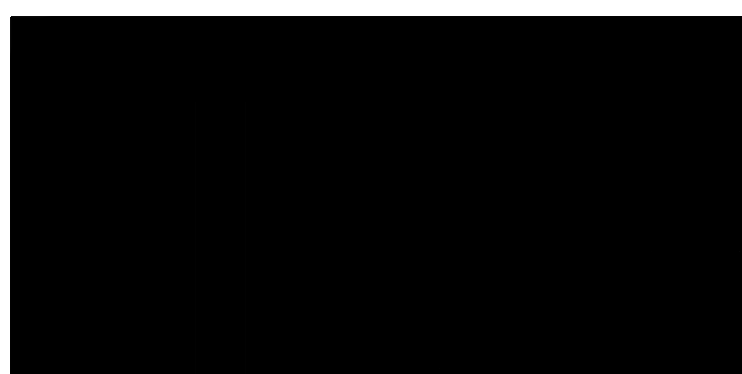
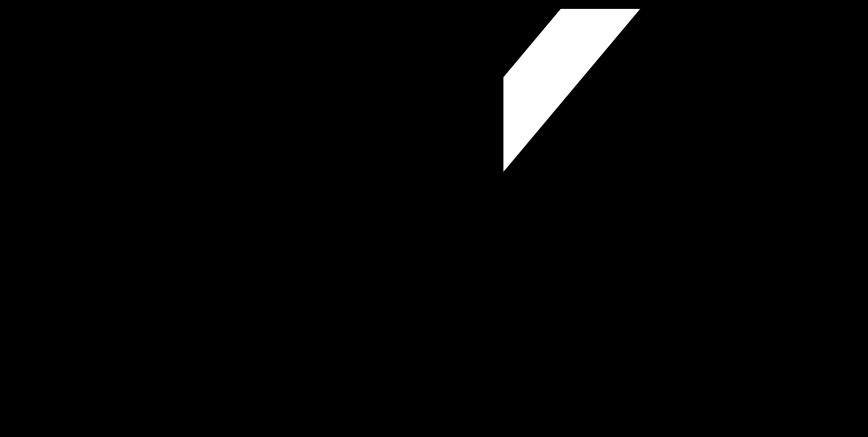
fill: (490, 106) -> (572, 91), removed

